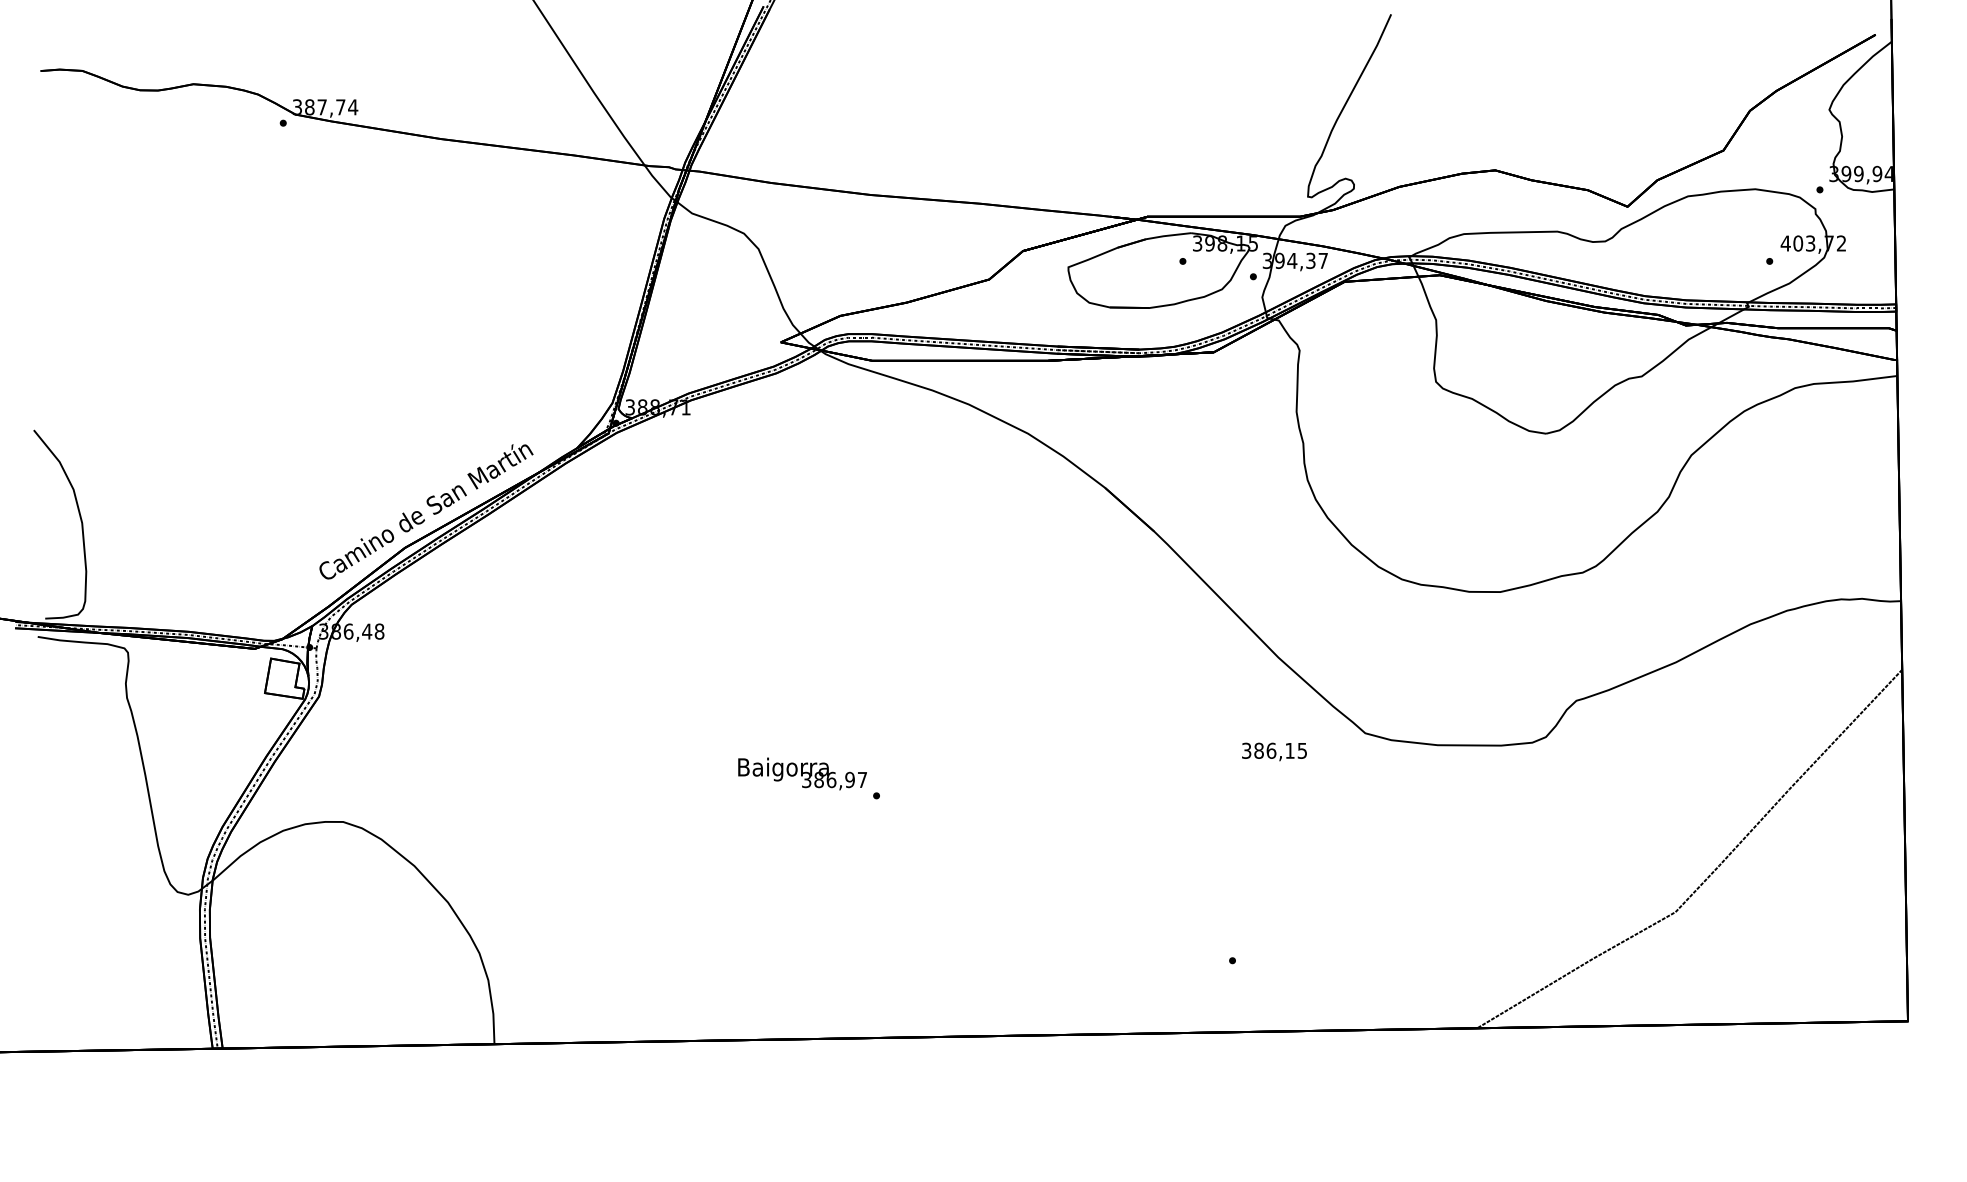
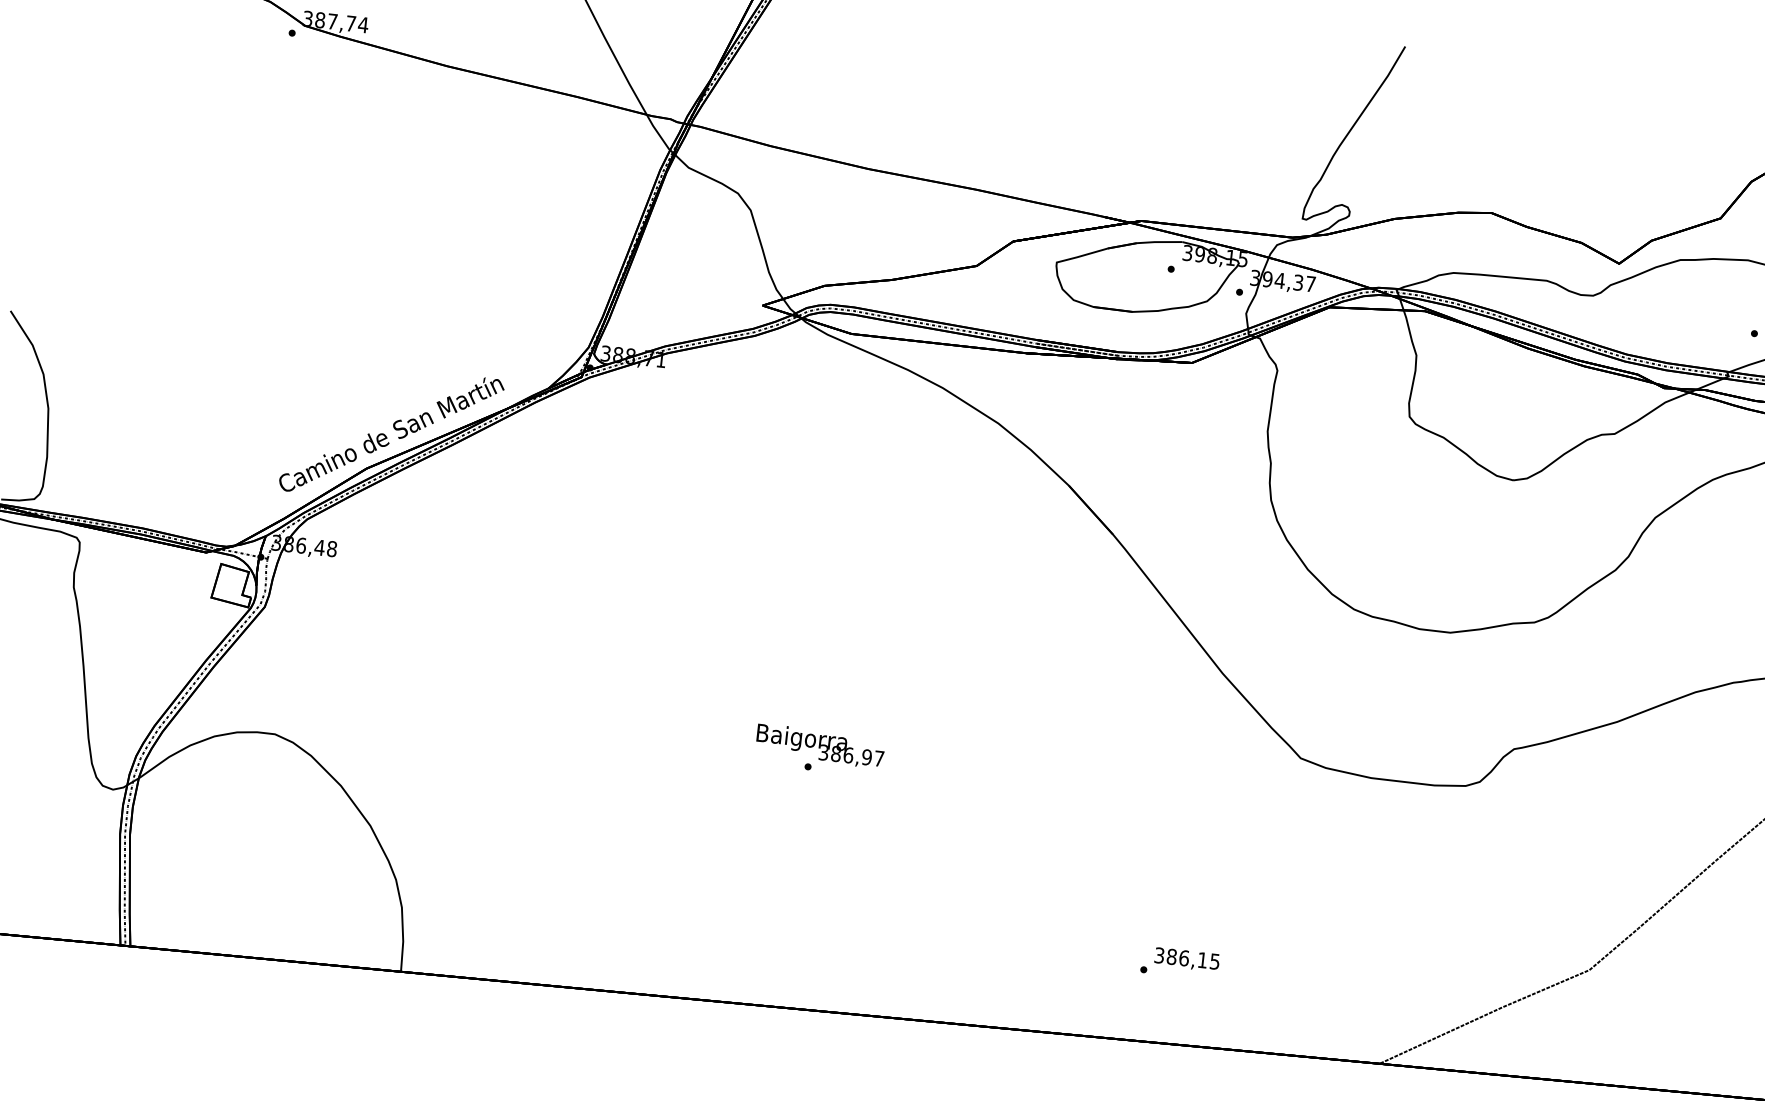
text: (1274, 751) -> (1187, 959), moved
text: (802, 773) -> (820, 745), moved

